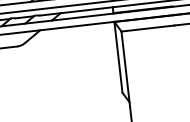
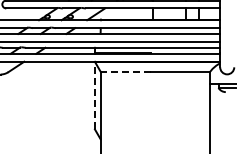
line: (147, 28) -> (125, 71), solid -> dashed
line: (117, 57) -> (94, 95), solid -> dashed

